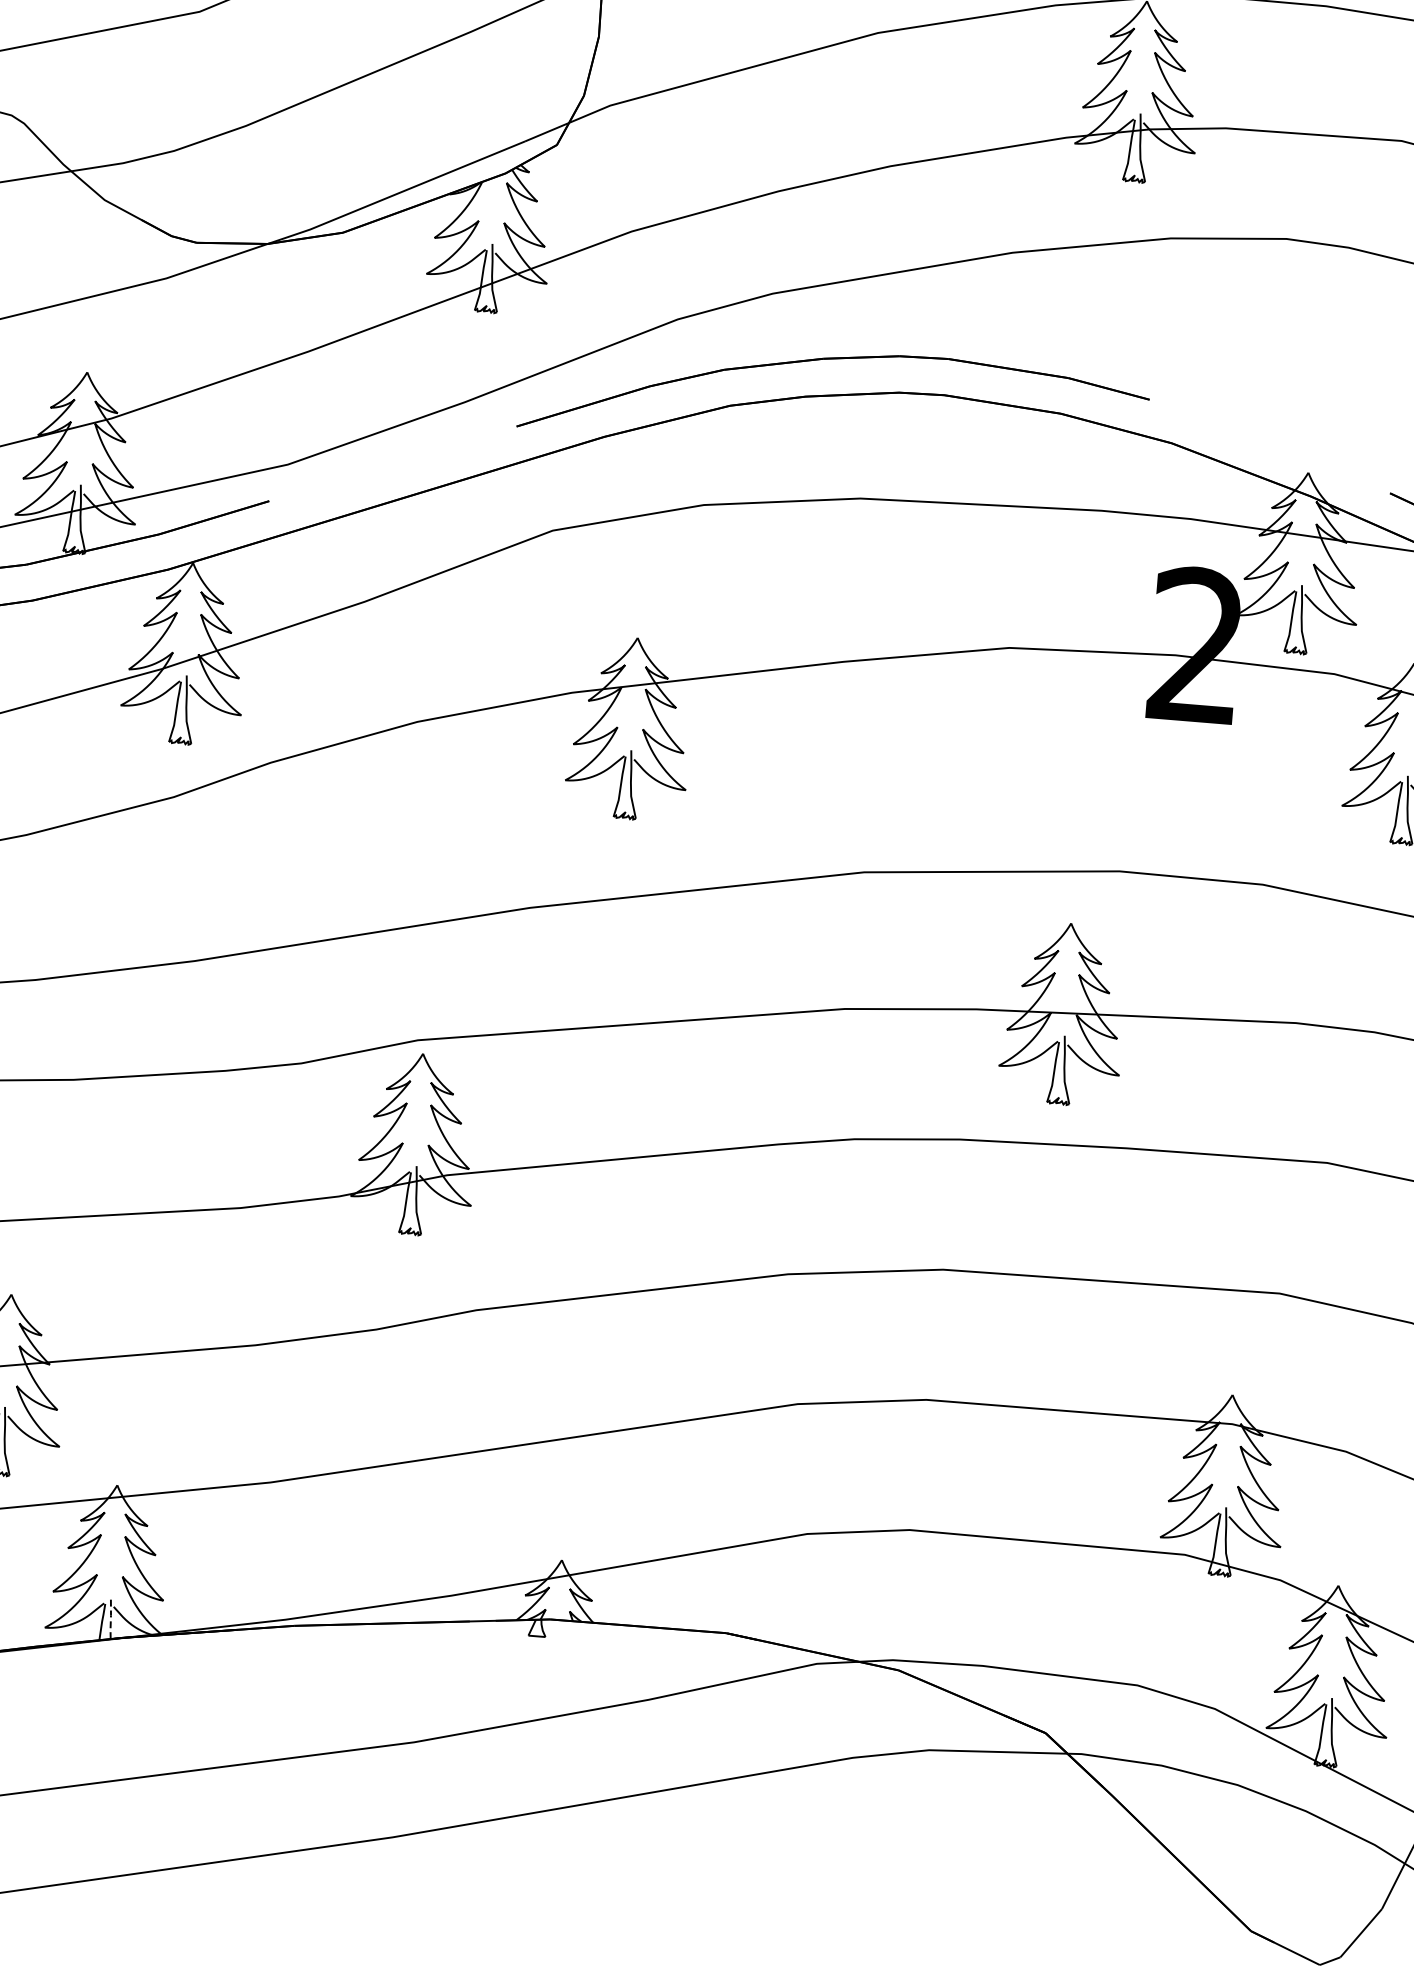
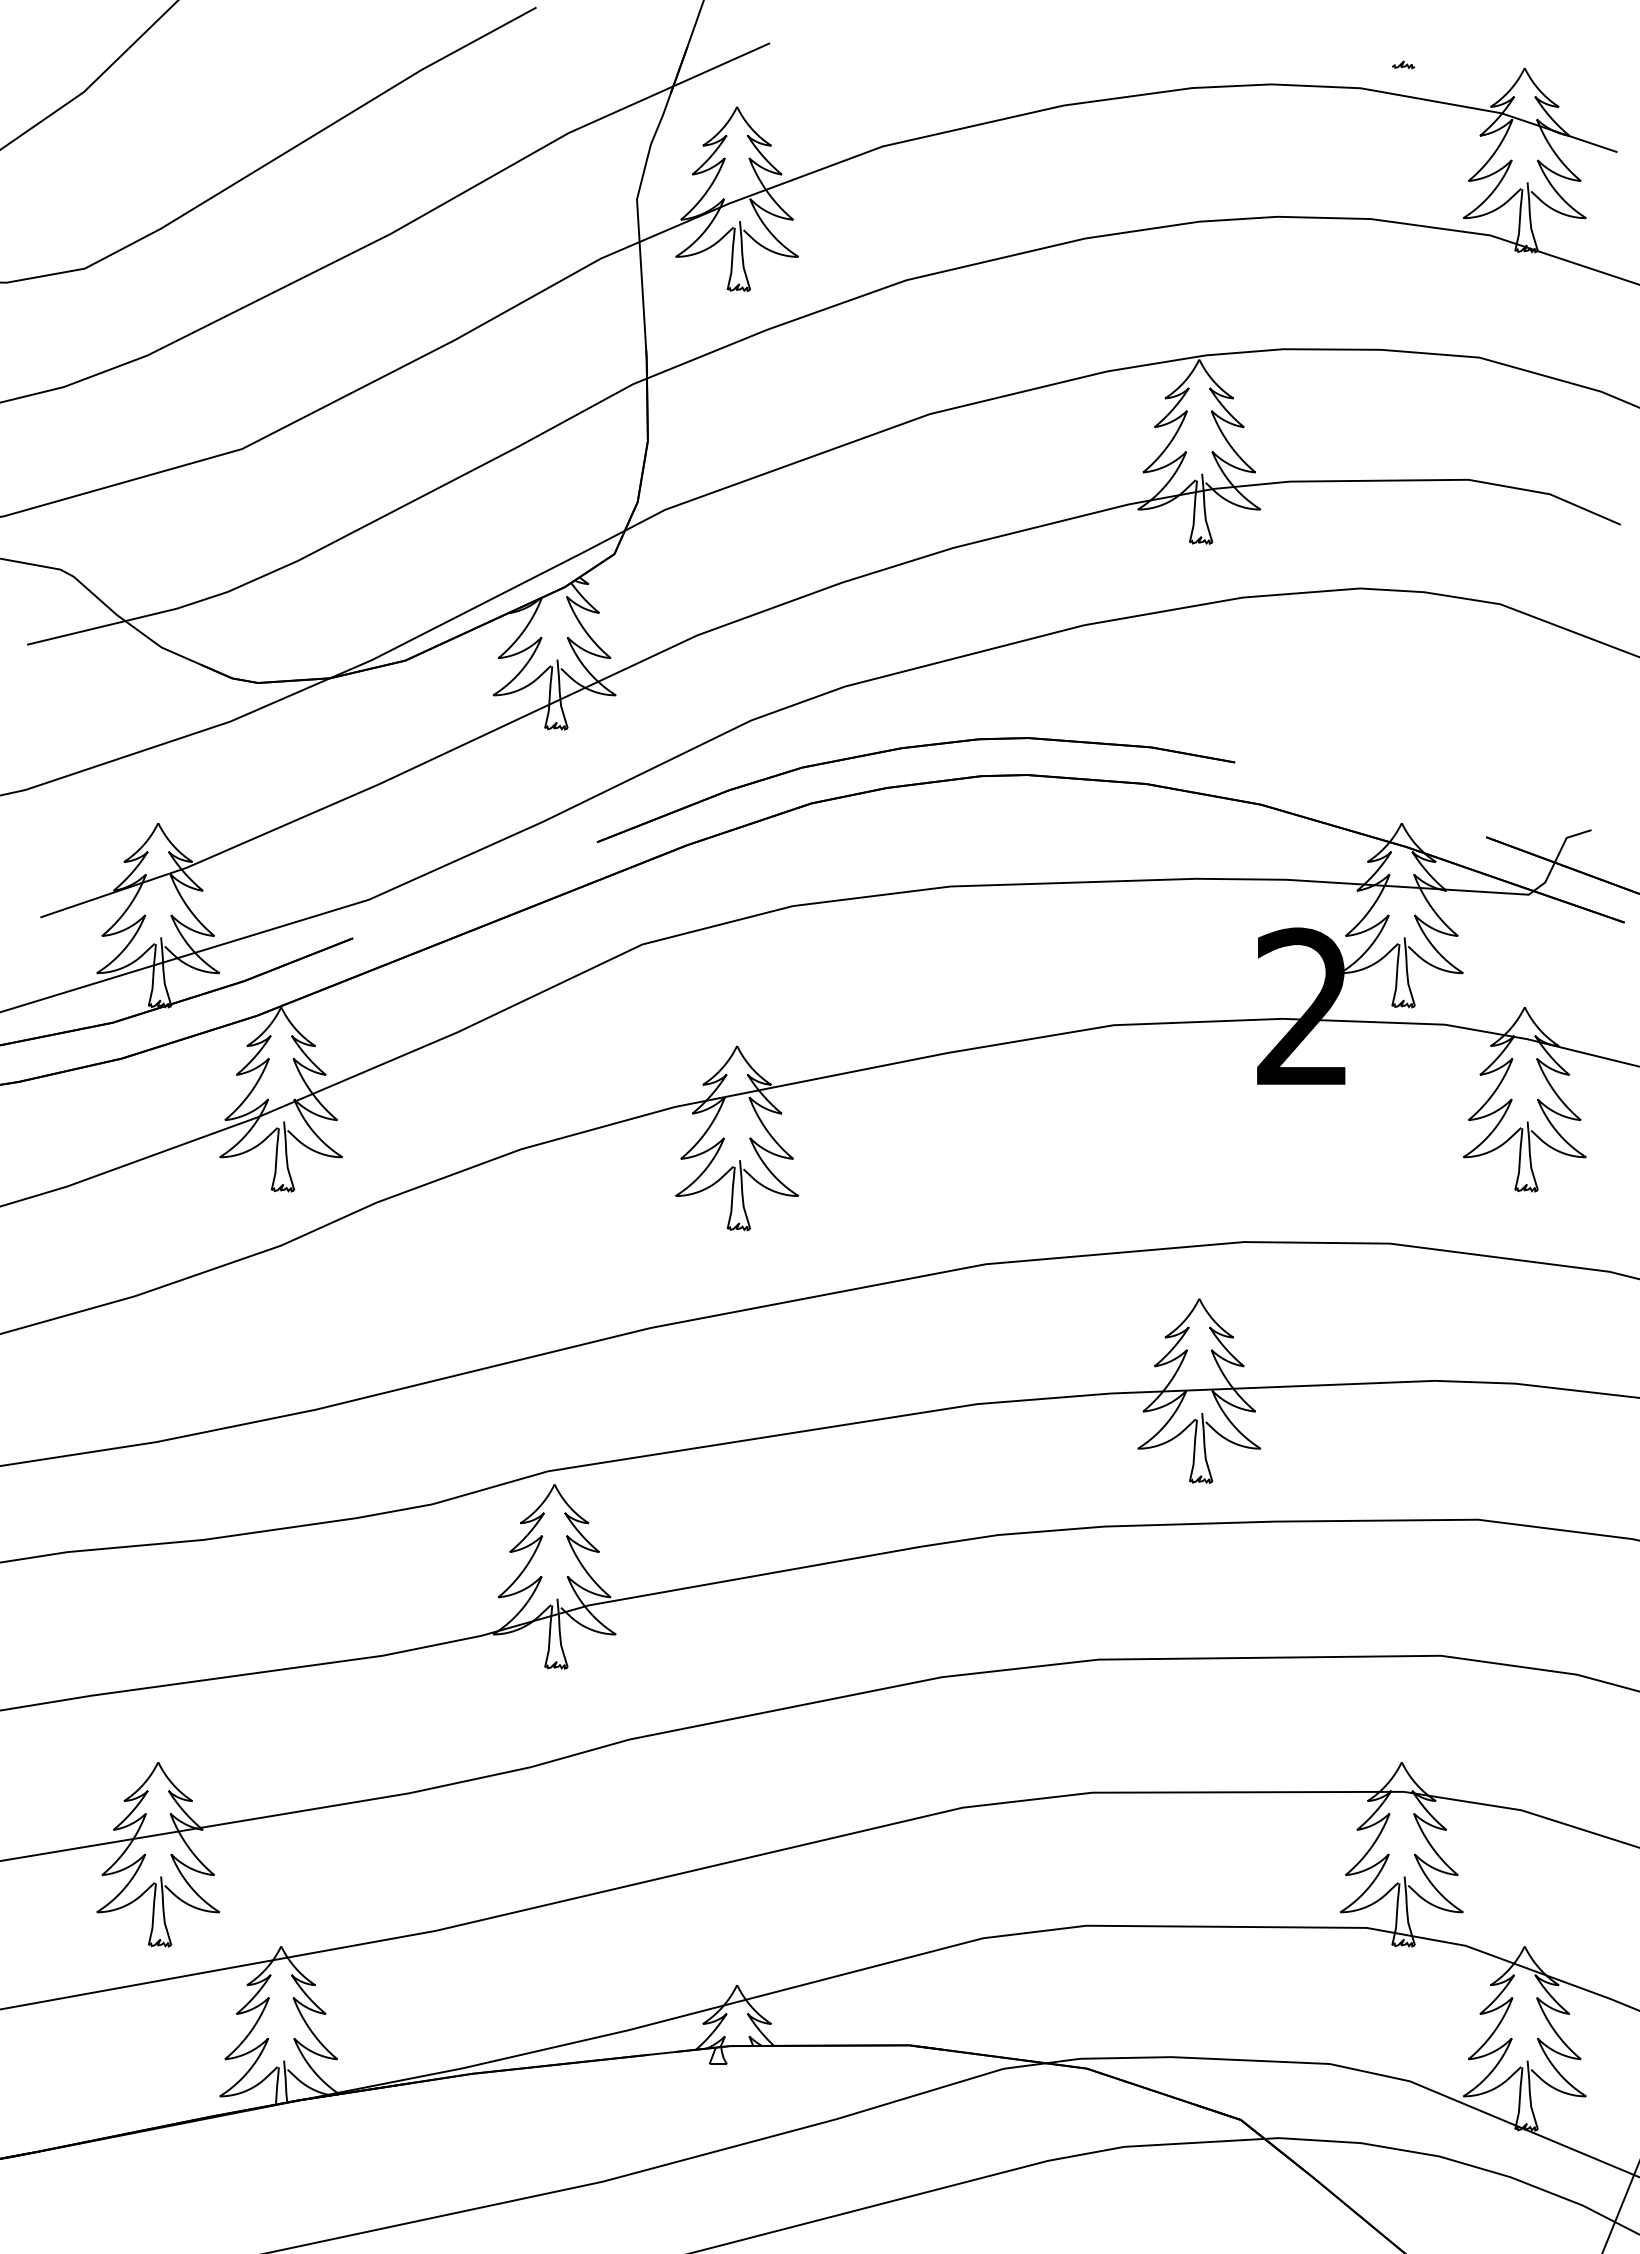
line: (110, 1618) -> (285, 2081), dashed -> solid

